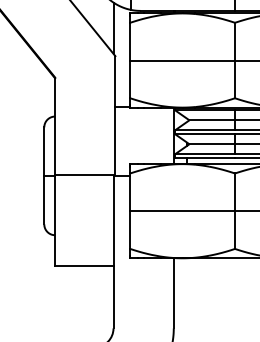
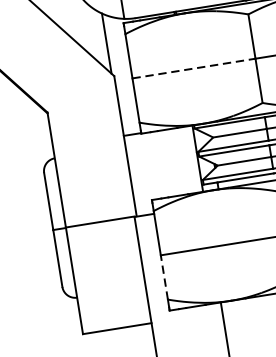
line: (183, 60) -> (195, 68), solid -> dashed
line: (130, 230) -> (164, 277), solid -> dashed

